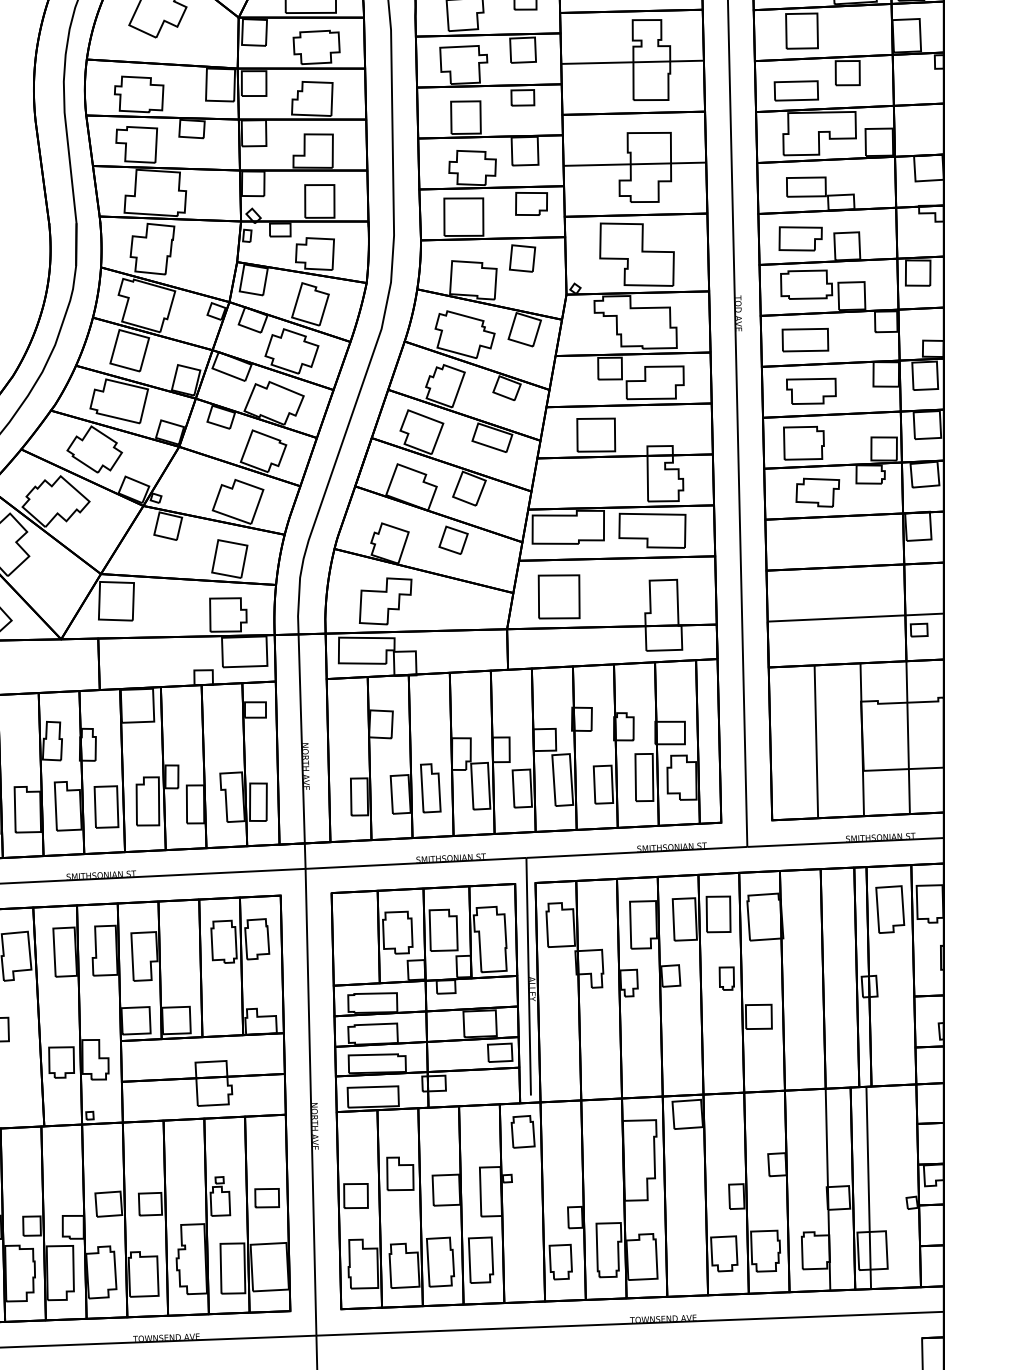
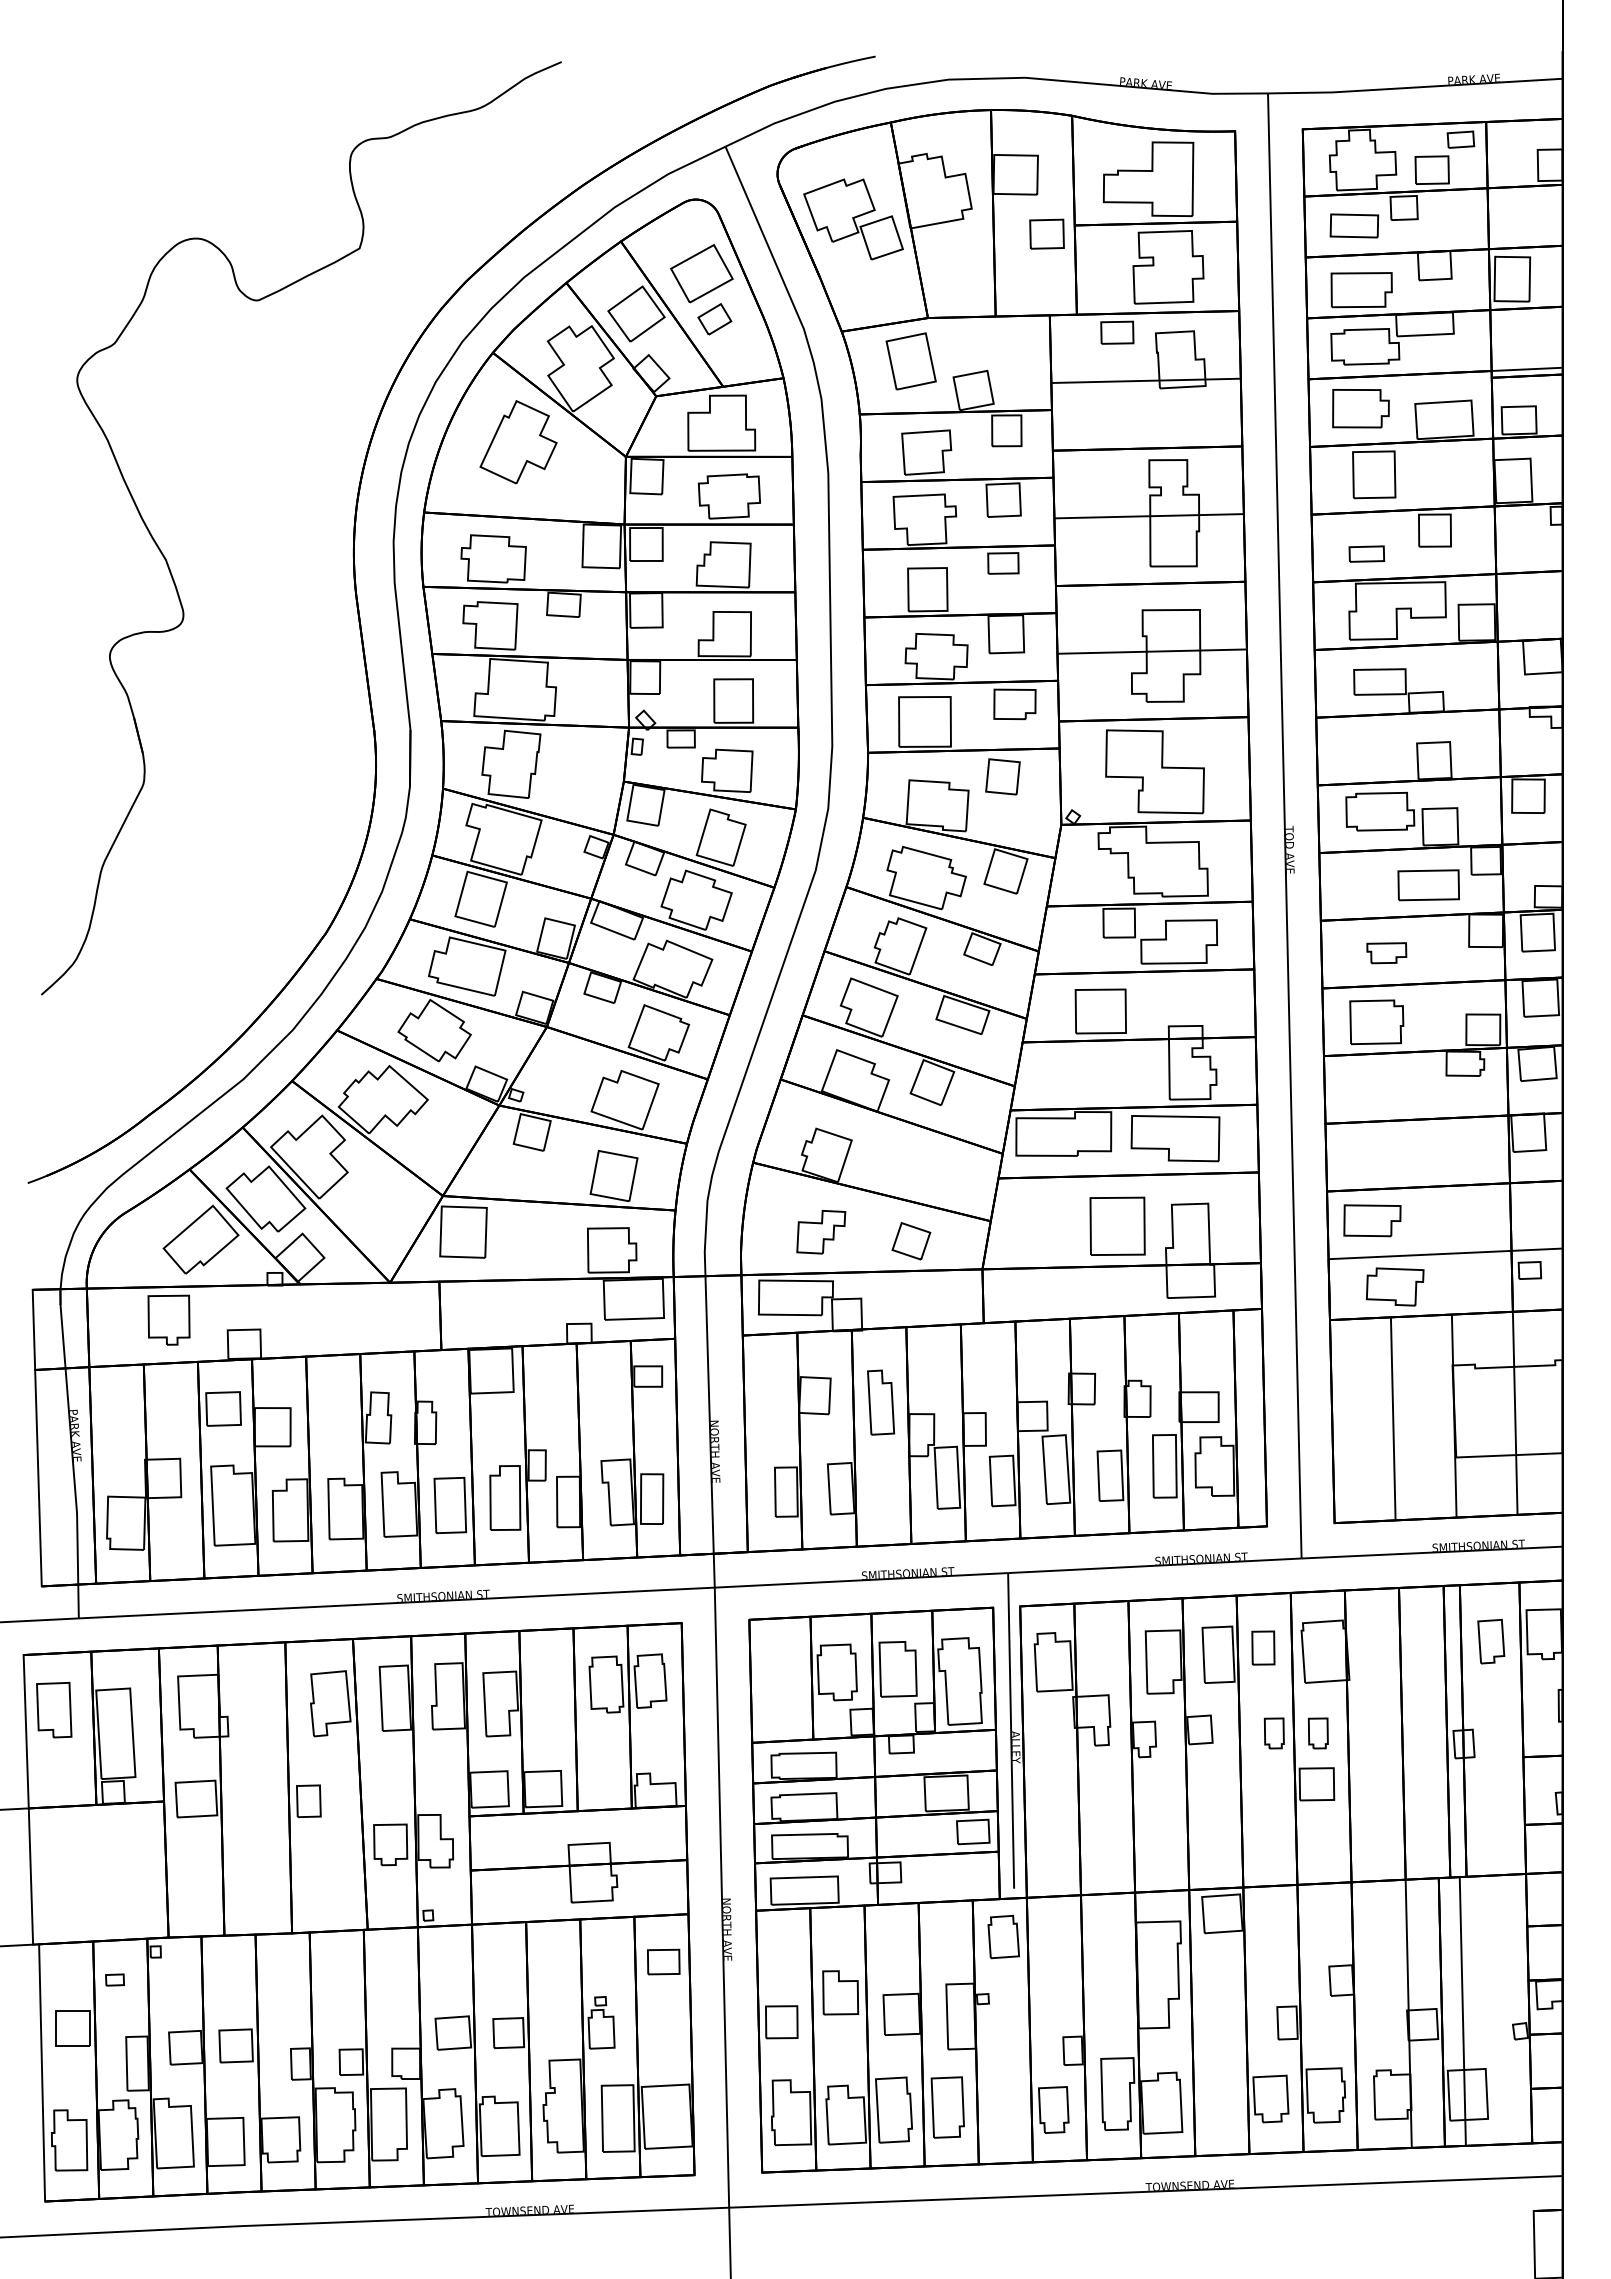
part: (796, 90) -> (1366, 553), size x0.6
part: (800, 238) -> (1372, 1220), moved
part: (805, 340) -> (1428, 885), moved
part: (811, 390) -> (1386, 952), size x0.6
part: (818, 492) -> (1395, 1286), moved
part: (453, 540) -> (911, 1241), moved
part: (559, 596) -> (1117, 1225), moved
part: (385, 600) -> (821, 1231), size x0.7
part: (431, 788) -> (881, 1402), moved
part: (889, 909) -> (1490, 1641), size x0.7
part: (718, 913) -> (1263, 1647), size x0.7
part: (759, 978) -> (1317, 1733), added
part: (267, 1197) -> (663, 1961), moved

